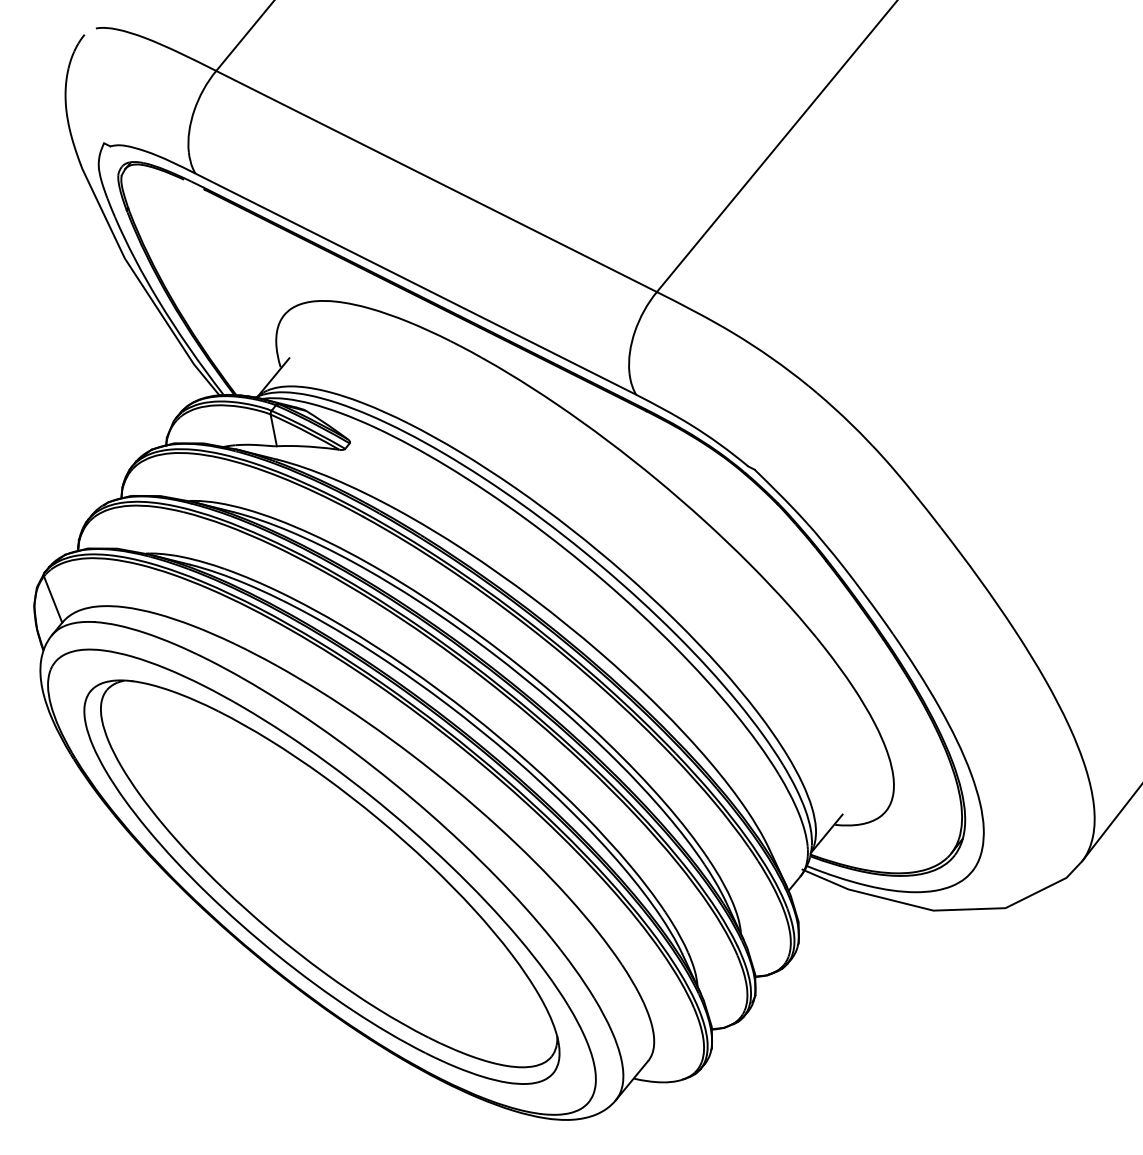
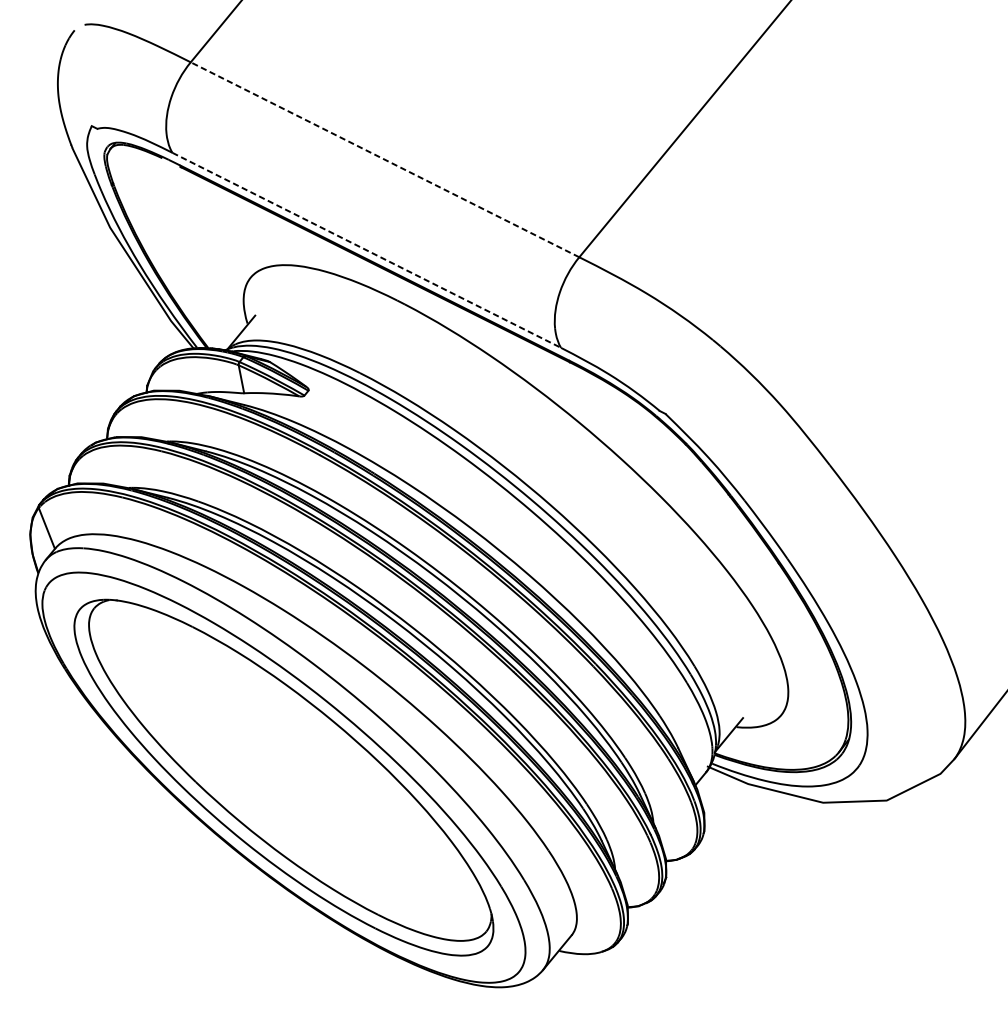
line: (436, 181) -> (384, 159), solid -> dashed
line: (415, 284) -> (366, 250), solid -> dashed

